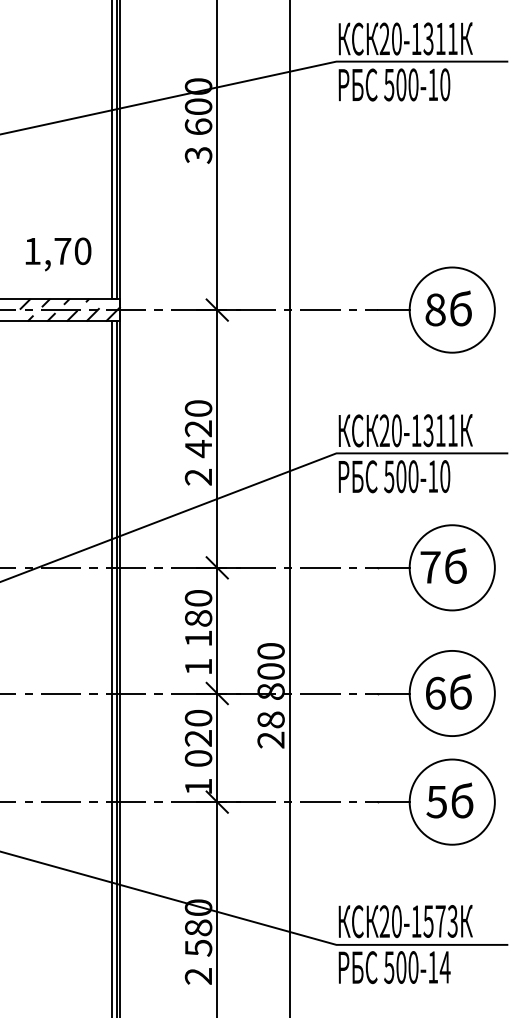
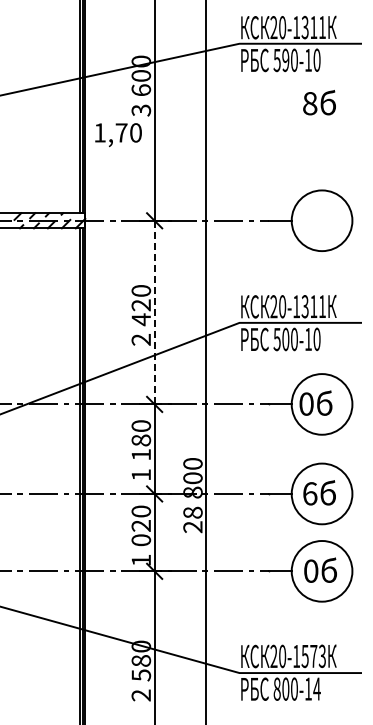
text: (400, 83) -> (285, 59), 500-10 -> 590-10
text: (58, 254) -> (118, 135), moved
text: (448, 308) -> (319, 102), moved
line: (217, 438) -> (154, 312), solid -> dashed
text: (430, 566) -> (306, 403), 7 -> 0
text: (436, 800) -> (310, 570), 5 -> 0
text: (388, 966) -> (276, 688), 500-14 -> 800-14

